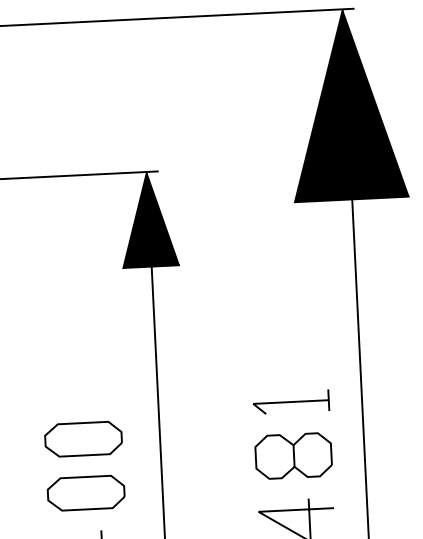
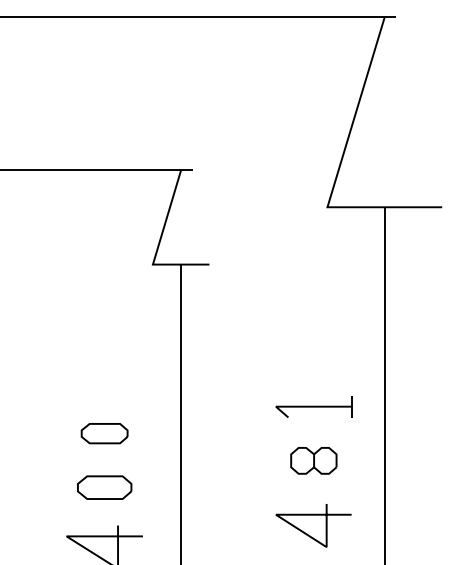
fill: (347, 103) -> (384, 111), removed
fill: (148, 218) -> (180, 216), removed
part: (83, 439) -> (104, 433), size x0.6
part: (293, 455) -> (313, 460), size x0.6
part: (85, 492) -> (104, 487), size x0.7

